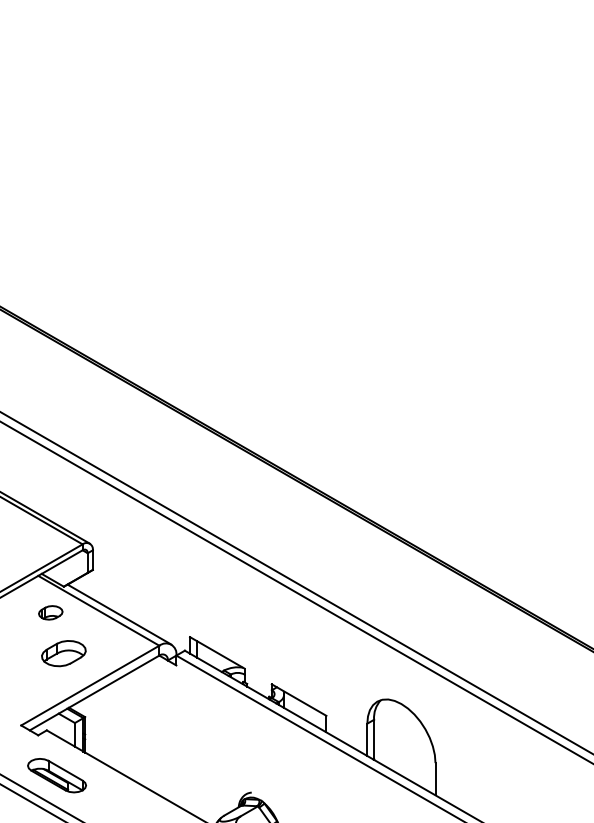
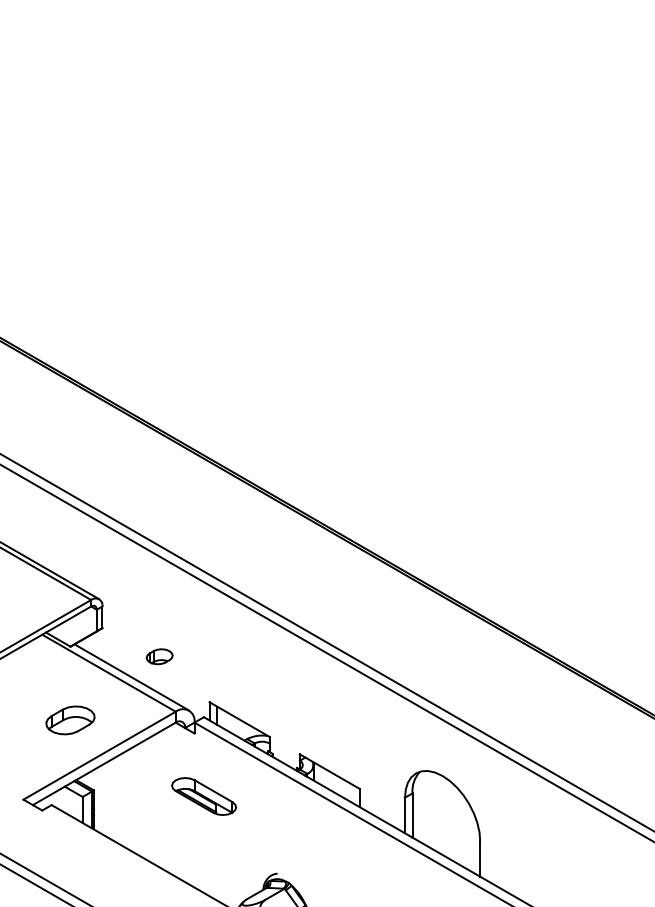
part: (50, 612) -> (159, 656), moved
part: (56, 775) -> (203, 796), moved

